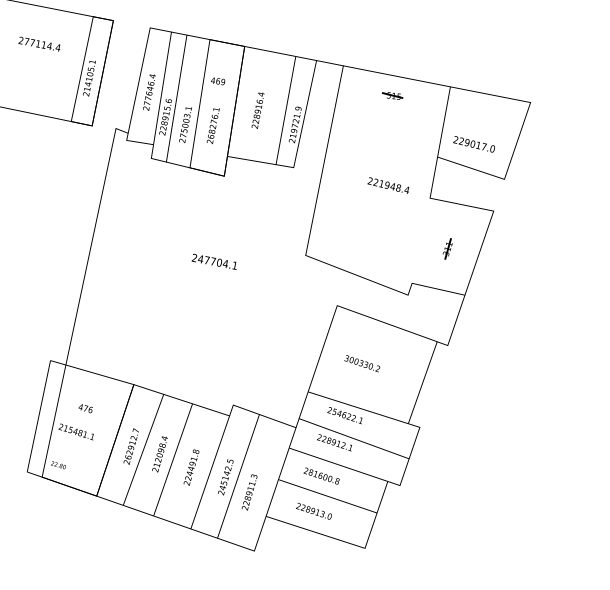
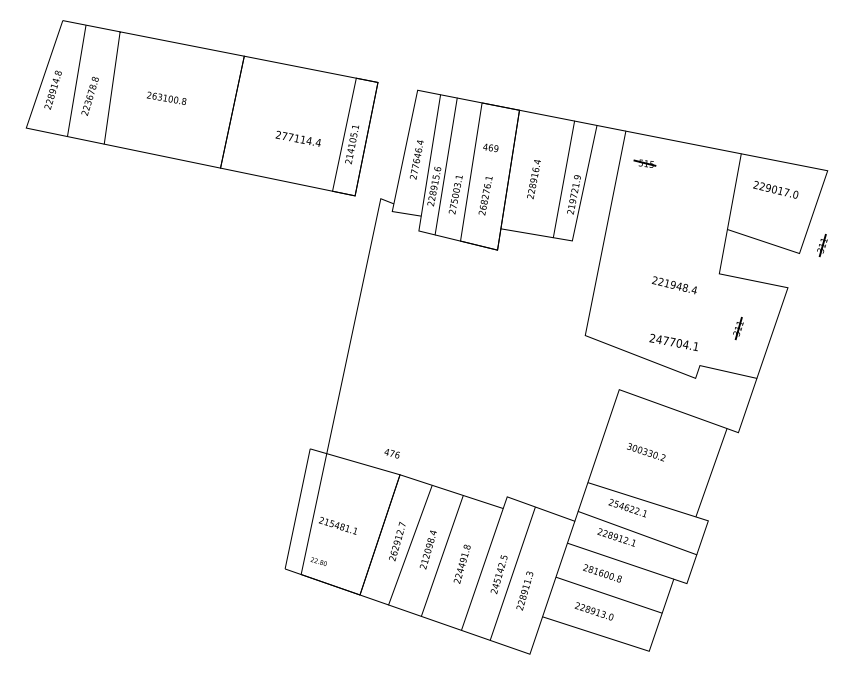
text: (38, 43) -> (297, 138), moved
part: (392, 95) -> (644, 163), moved
text: (473, 144) -> (775, 189), moved
part: (525, 171) -> (822, 245), added
text: (387, 185) -> (673, 285), moved
text: (214, 261) -> (673, 342), moved
text: (85, 408) -> (391, 453), moved

